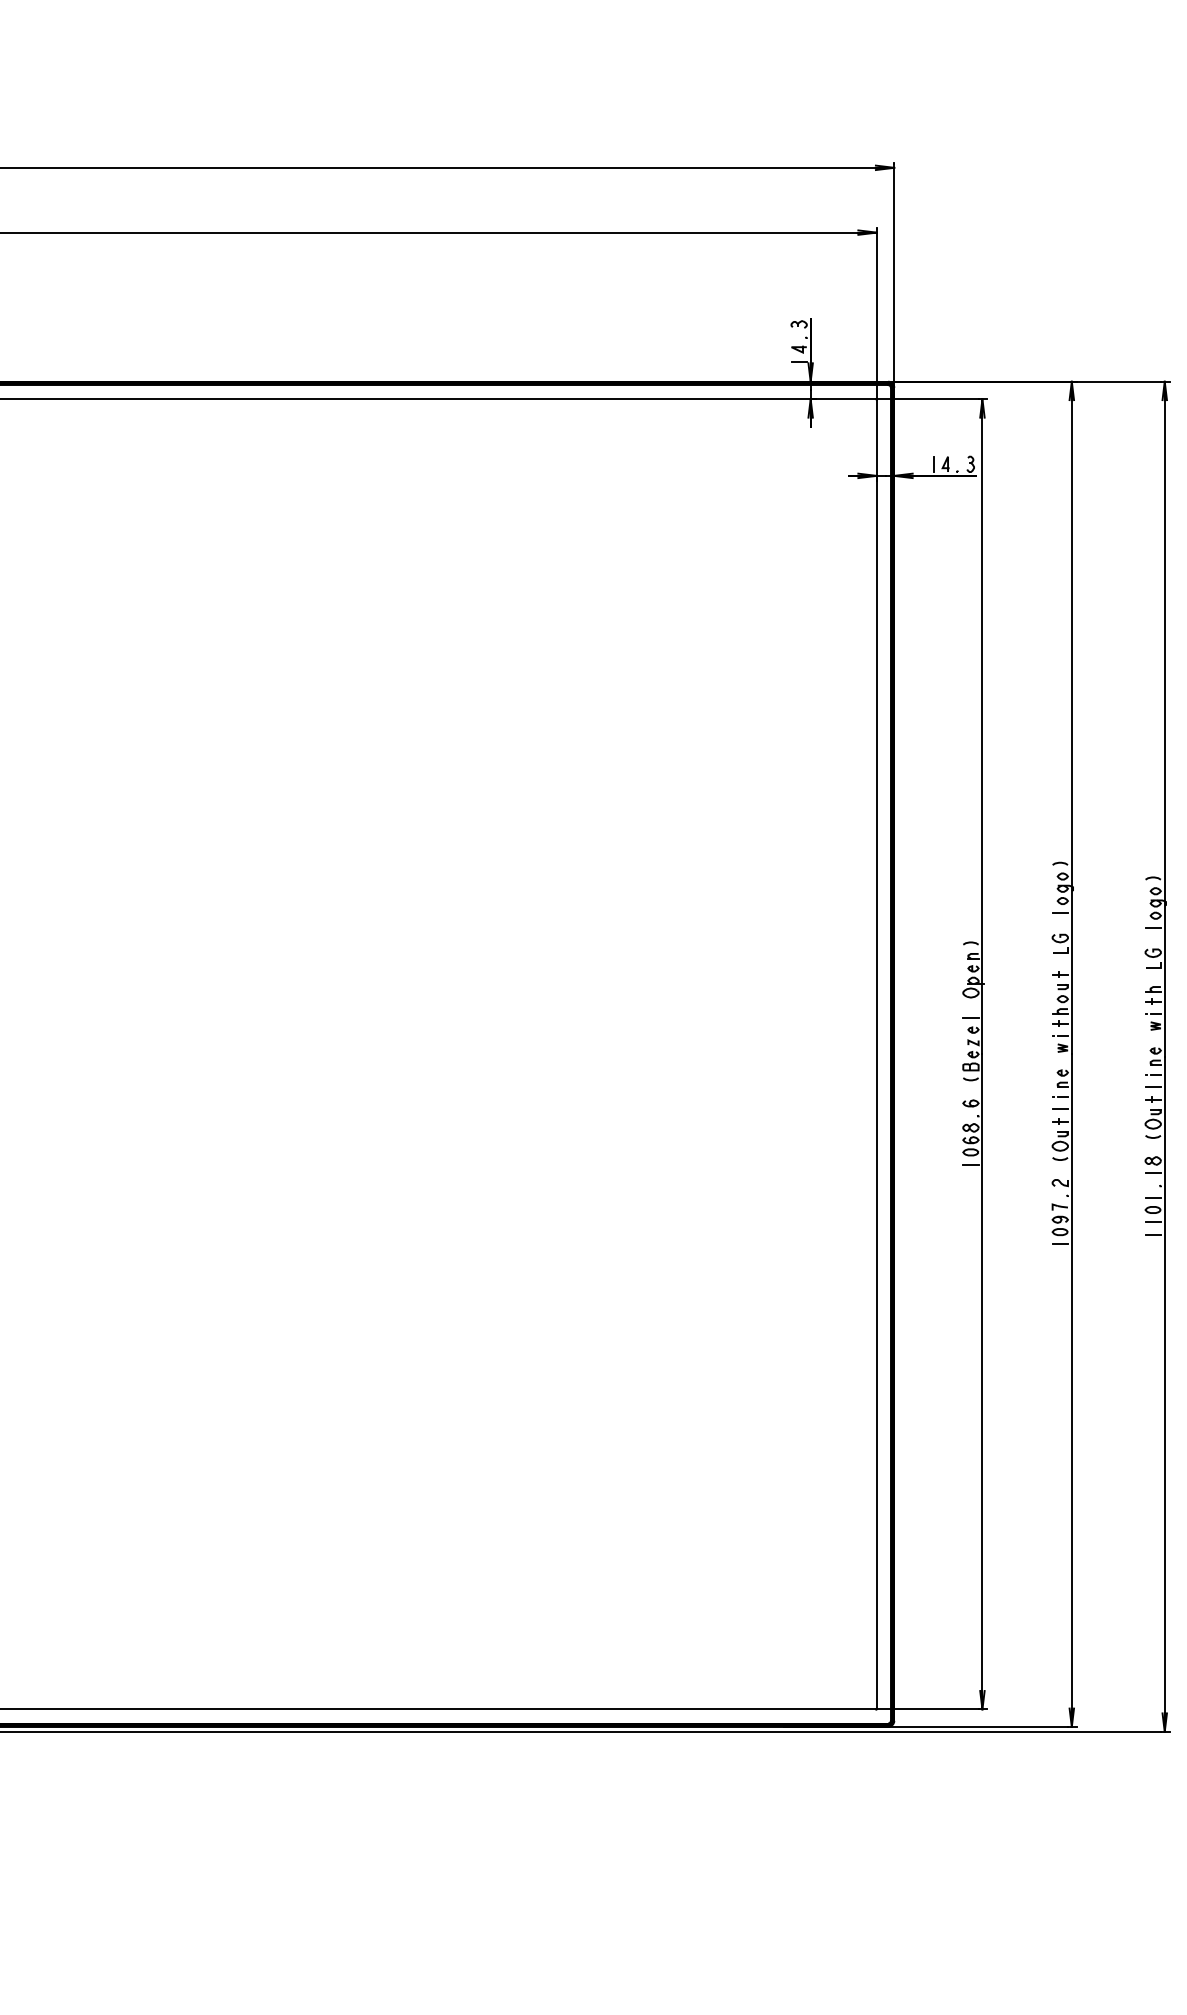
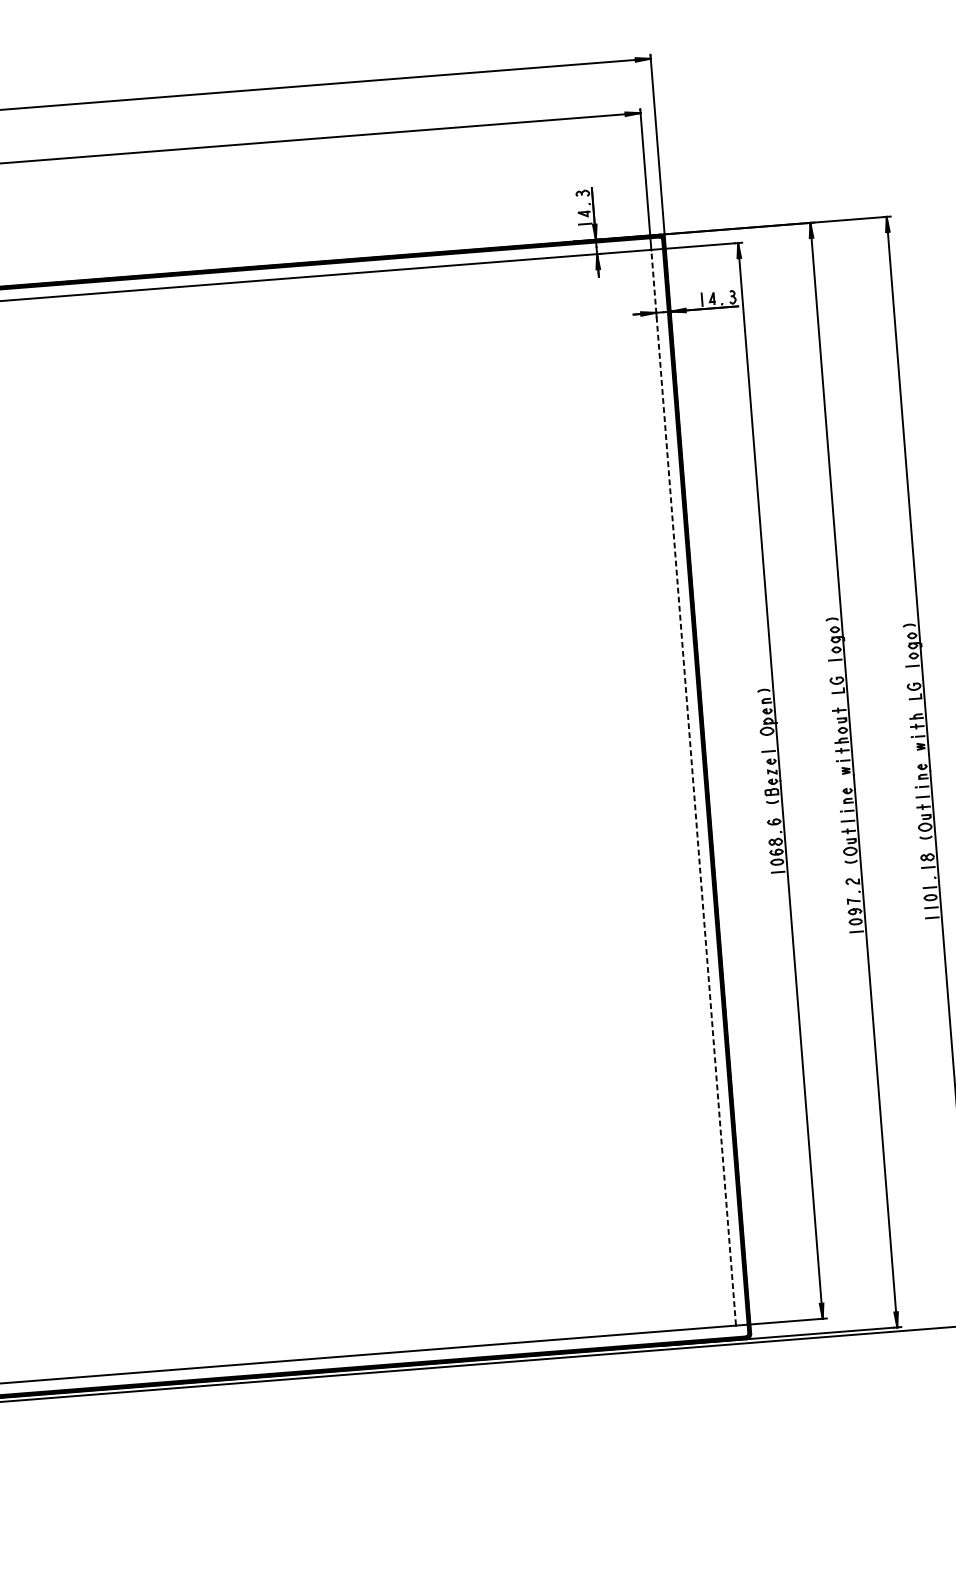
line: (876, 1053) -> (693, 787), solid -> dashed

